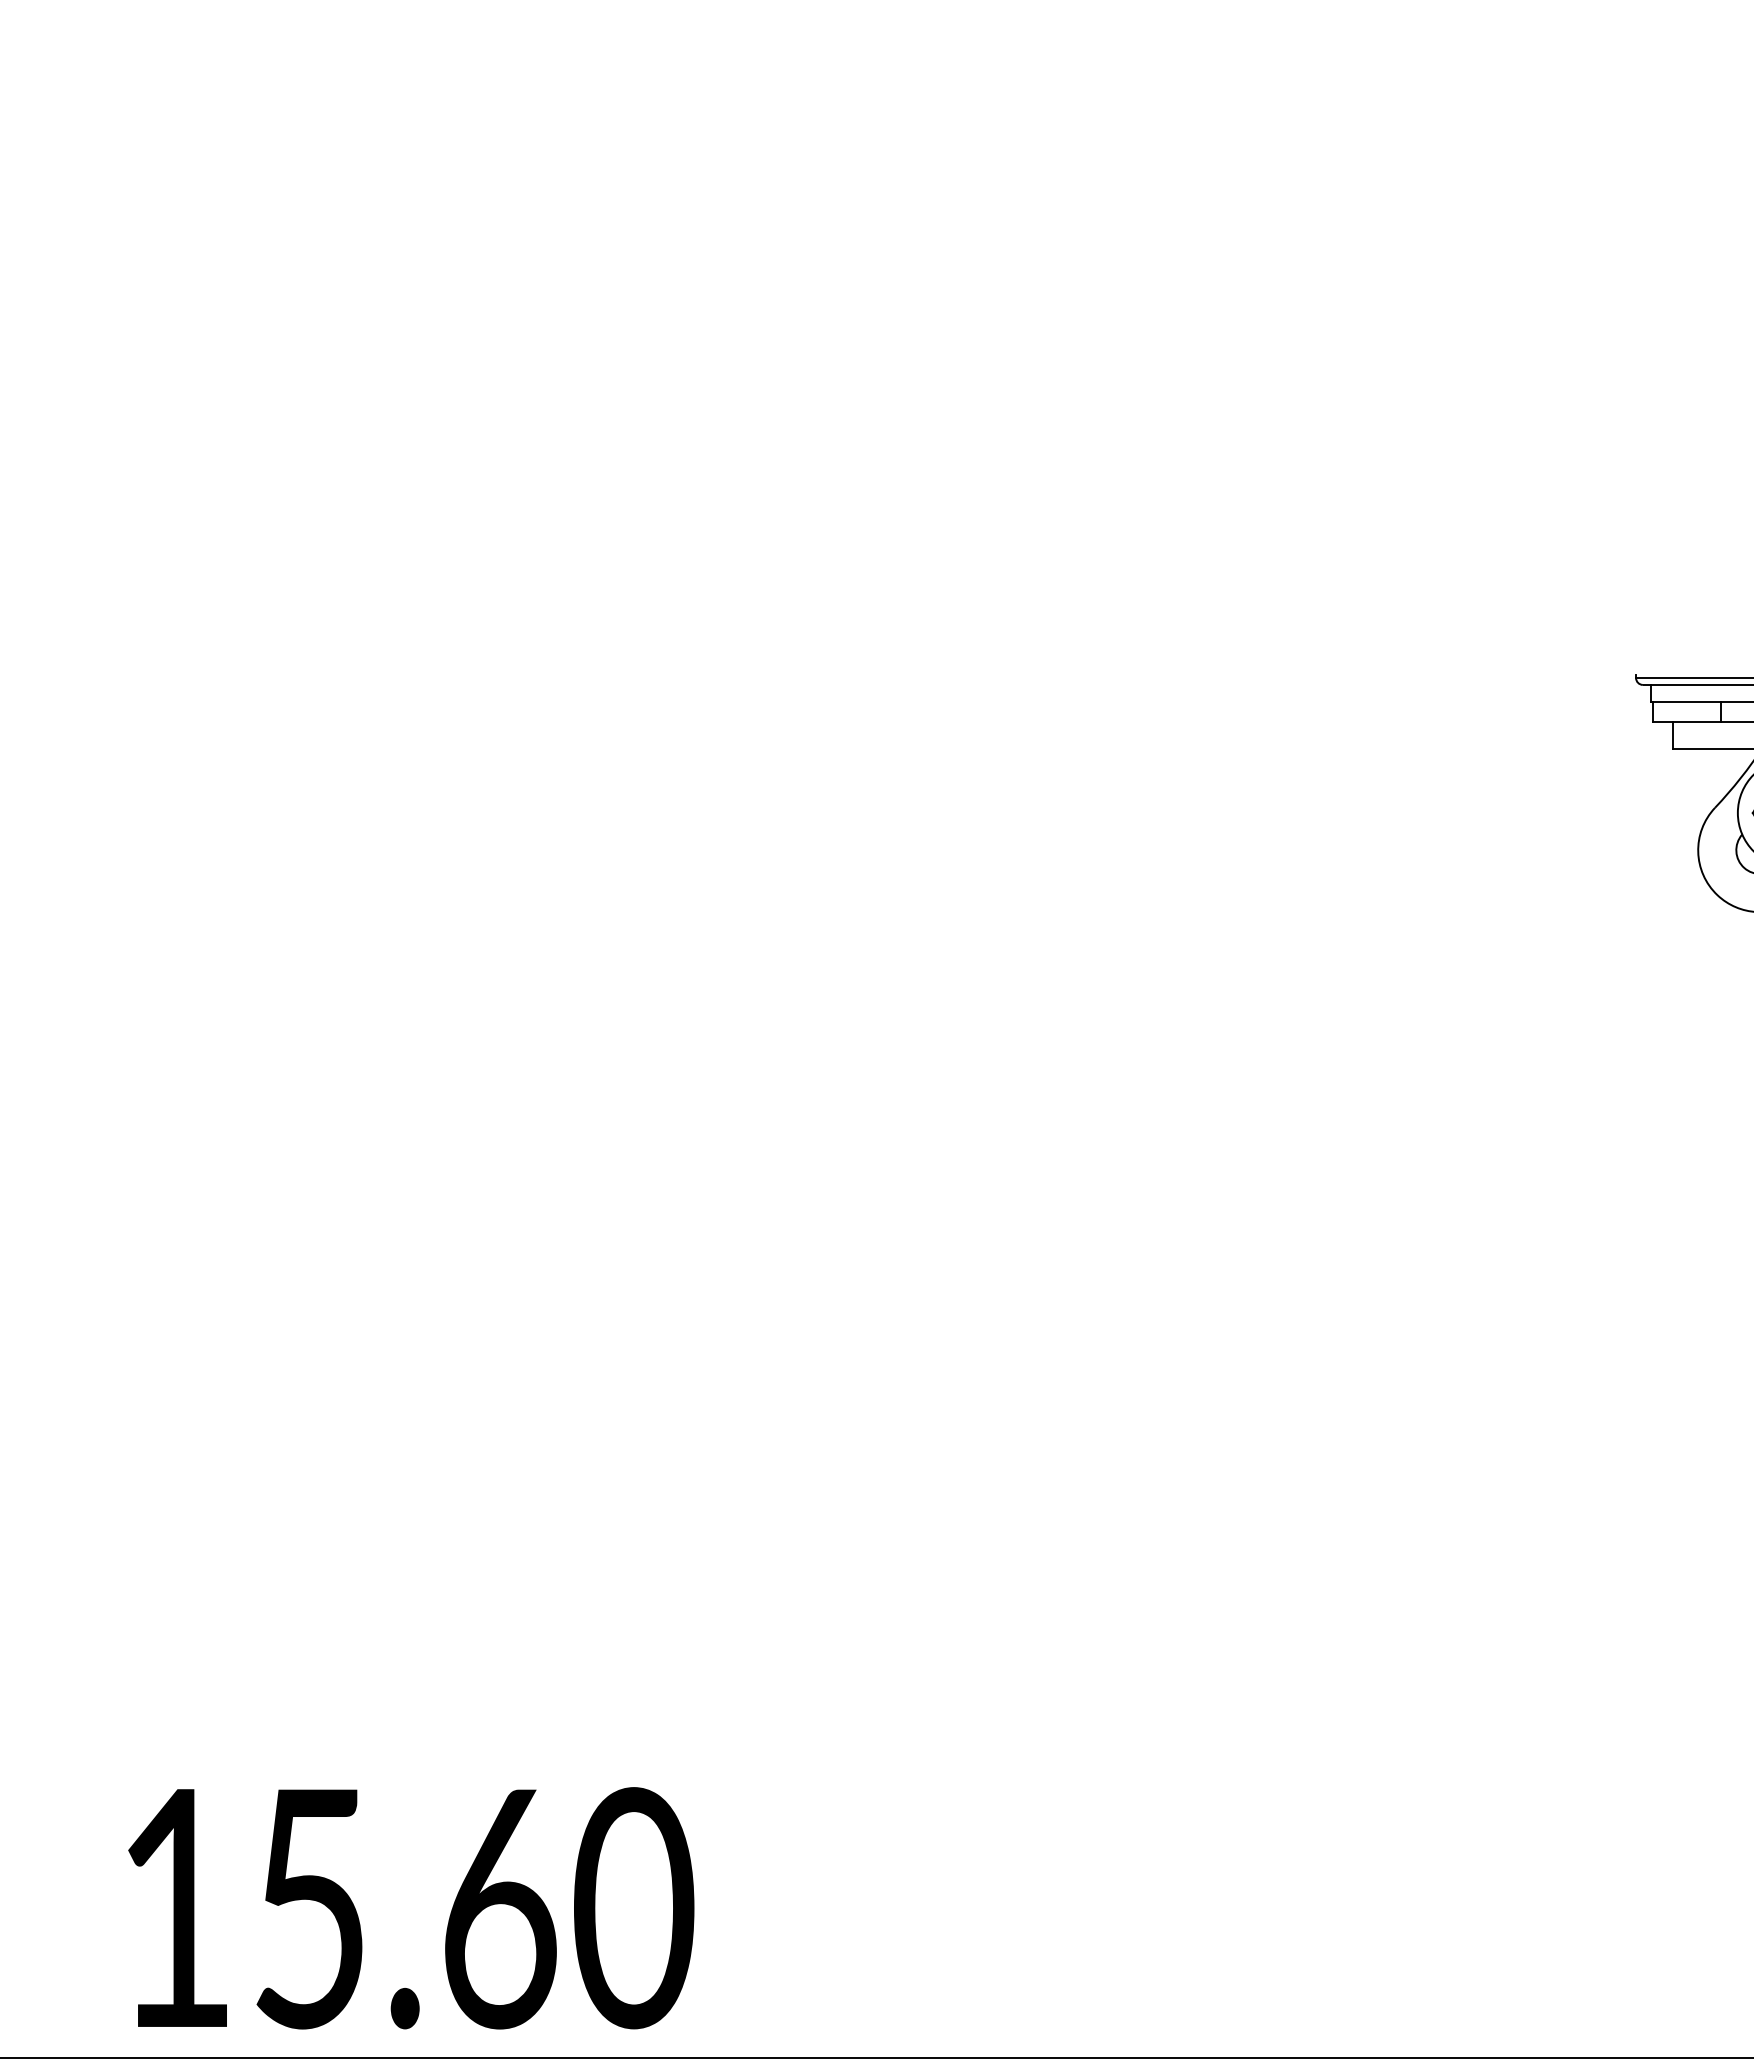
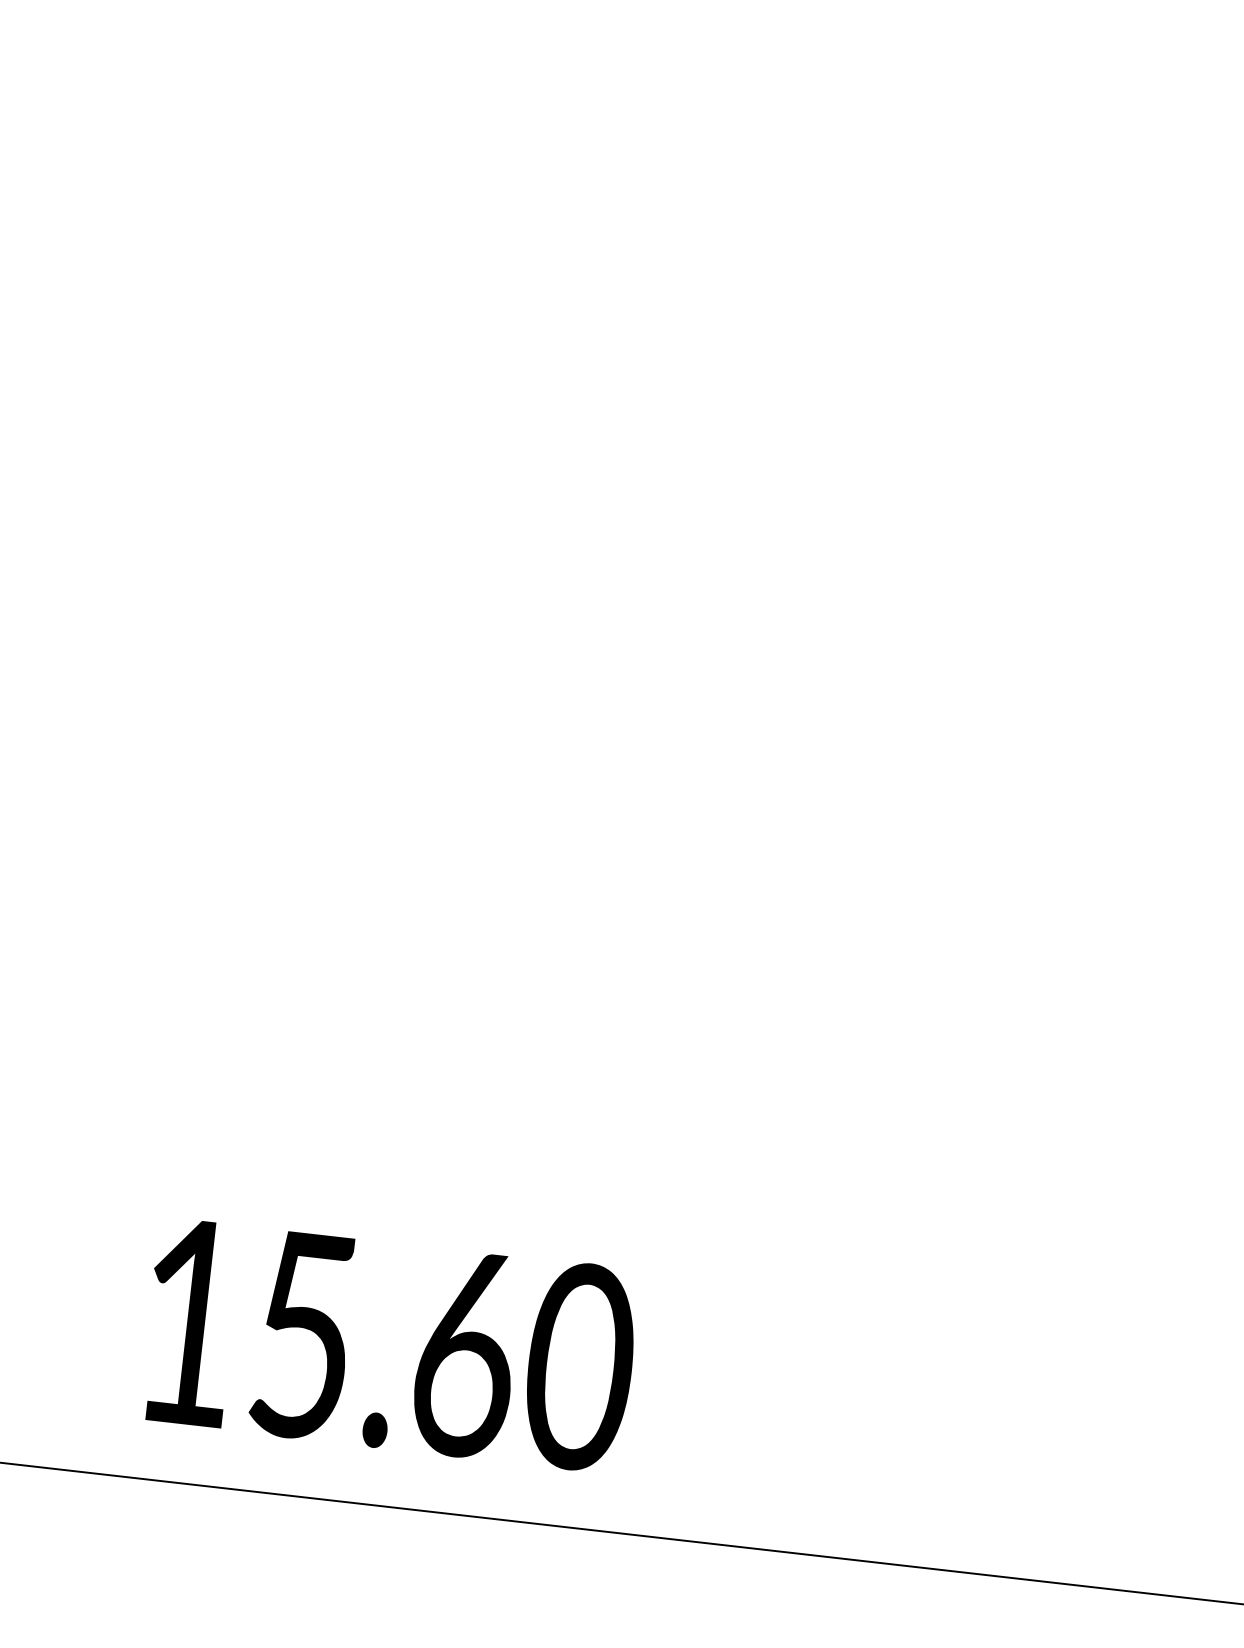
text: (411, 1908) -> (390, 1345), moved

